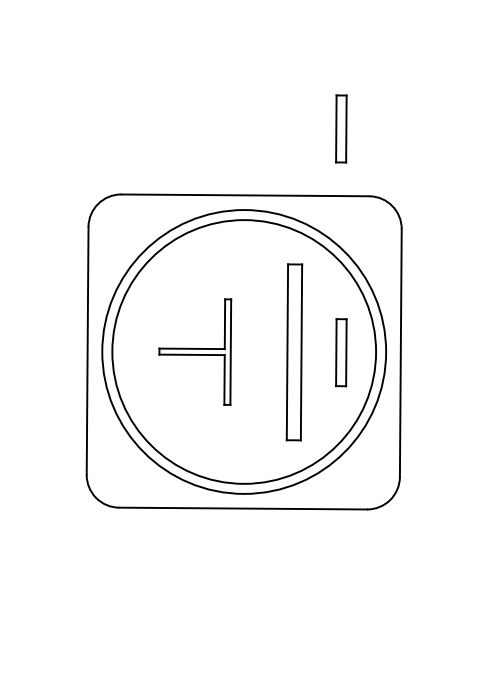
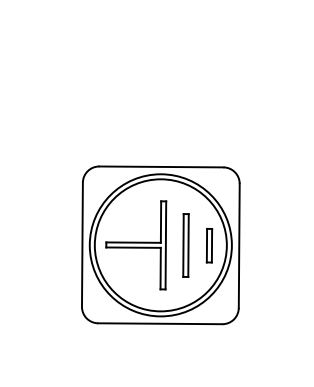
part: (341, 128) -> (209, 133), removed
part: (195, 352) -> (136, 245), size x1.67
part: (293, 352) -> (185, 245), size x0.71

